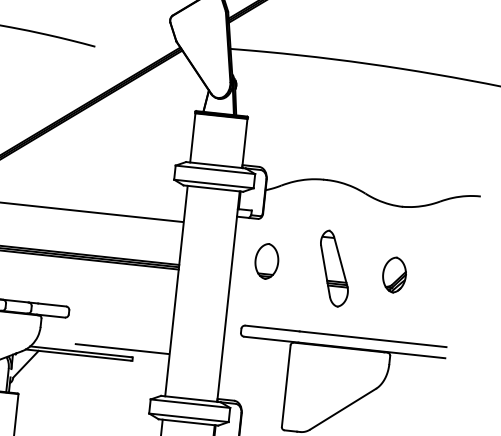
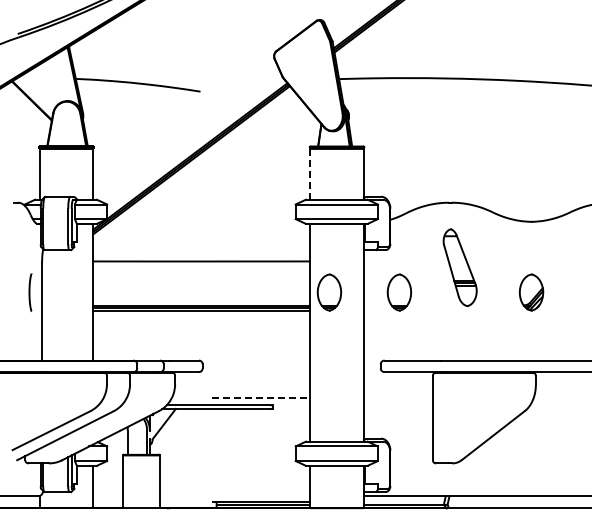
line: (193, 138) -> (310, 174), solid -> dashed
part: (198, 254) -> (328, 292), added
part: (333, 268) -> (459, 267), moved
line: (122, 349) -> (261, 398), solid -> dashed

